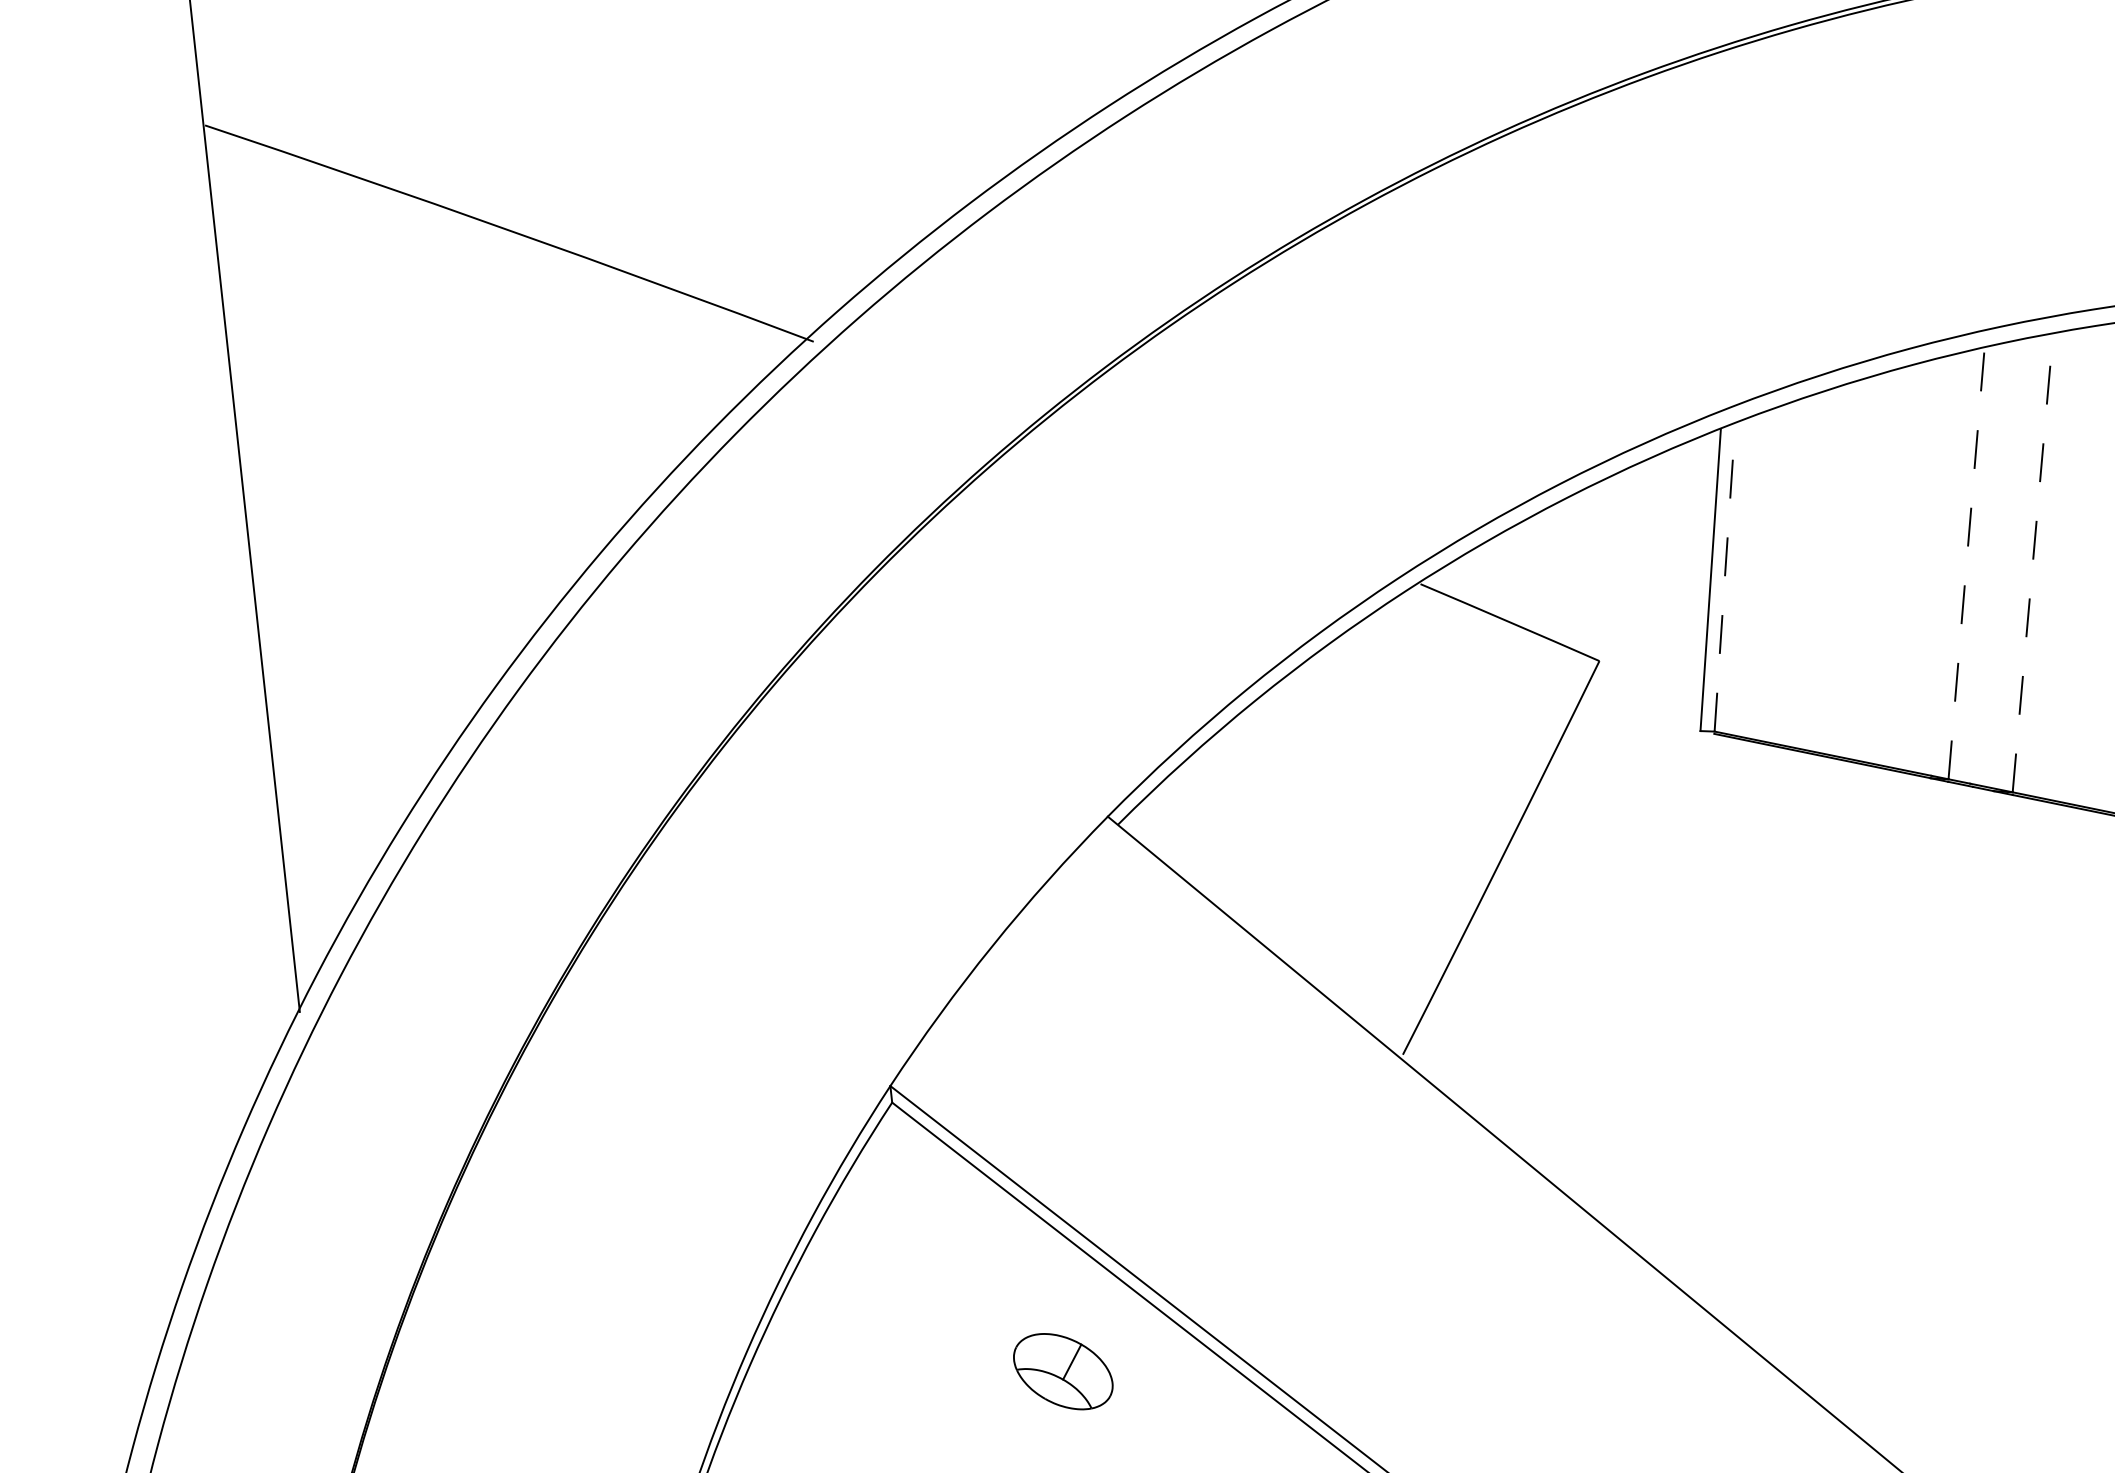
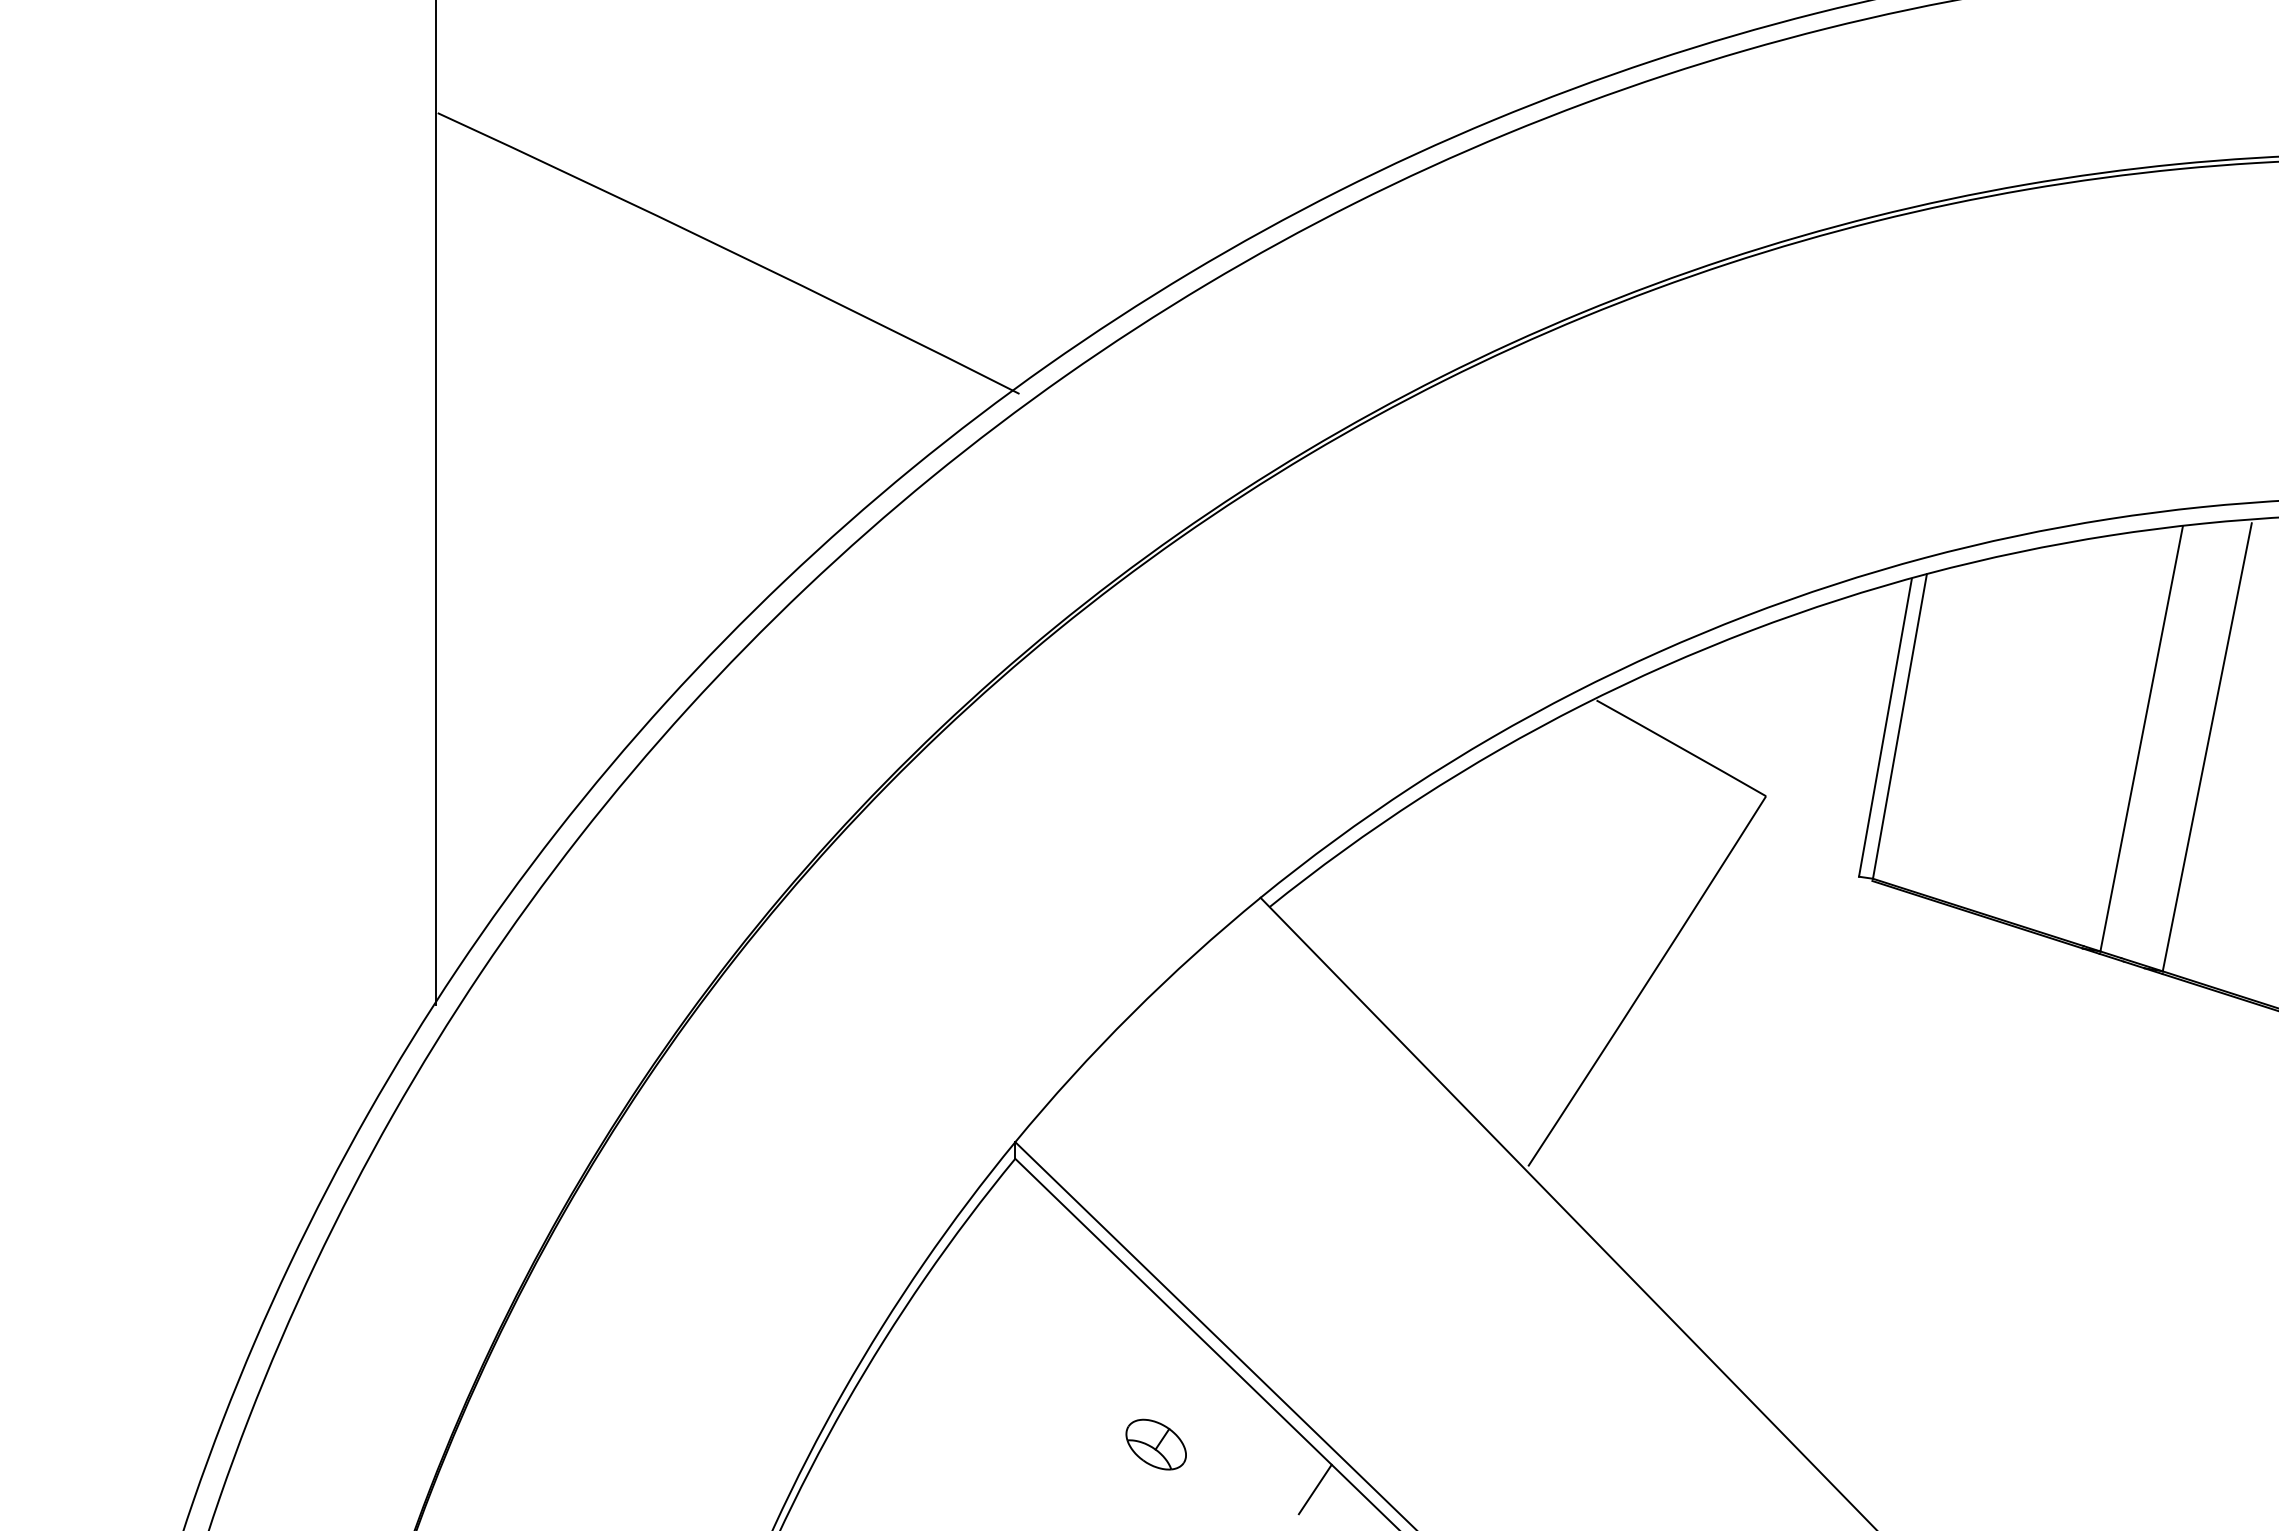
line: (1966, 563) -> (2141, 738), dashed -> solid
line: (2032, 563) -> (2207, 746), dashed -> solid
line: (1724, 577) -> (1899, 726), dashed -> solid
part: (1062, 1371) -> (1155, 1444), size x0.62
line: (1225, 1399) -> (1314, 1489), added

